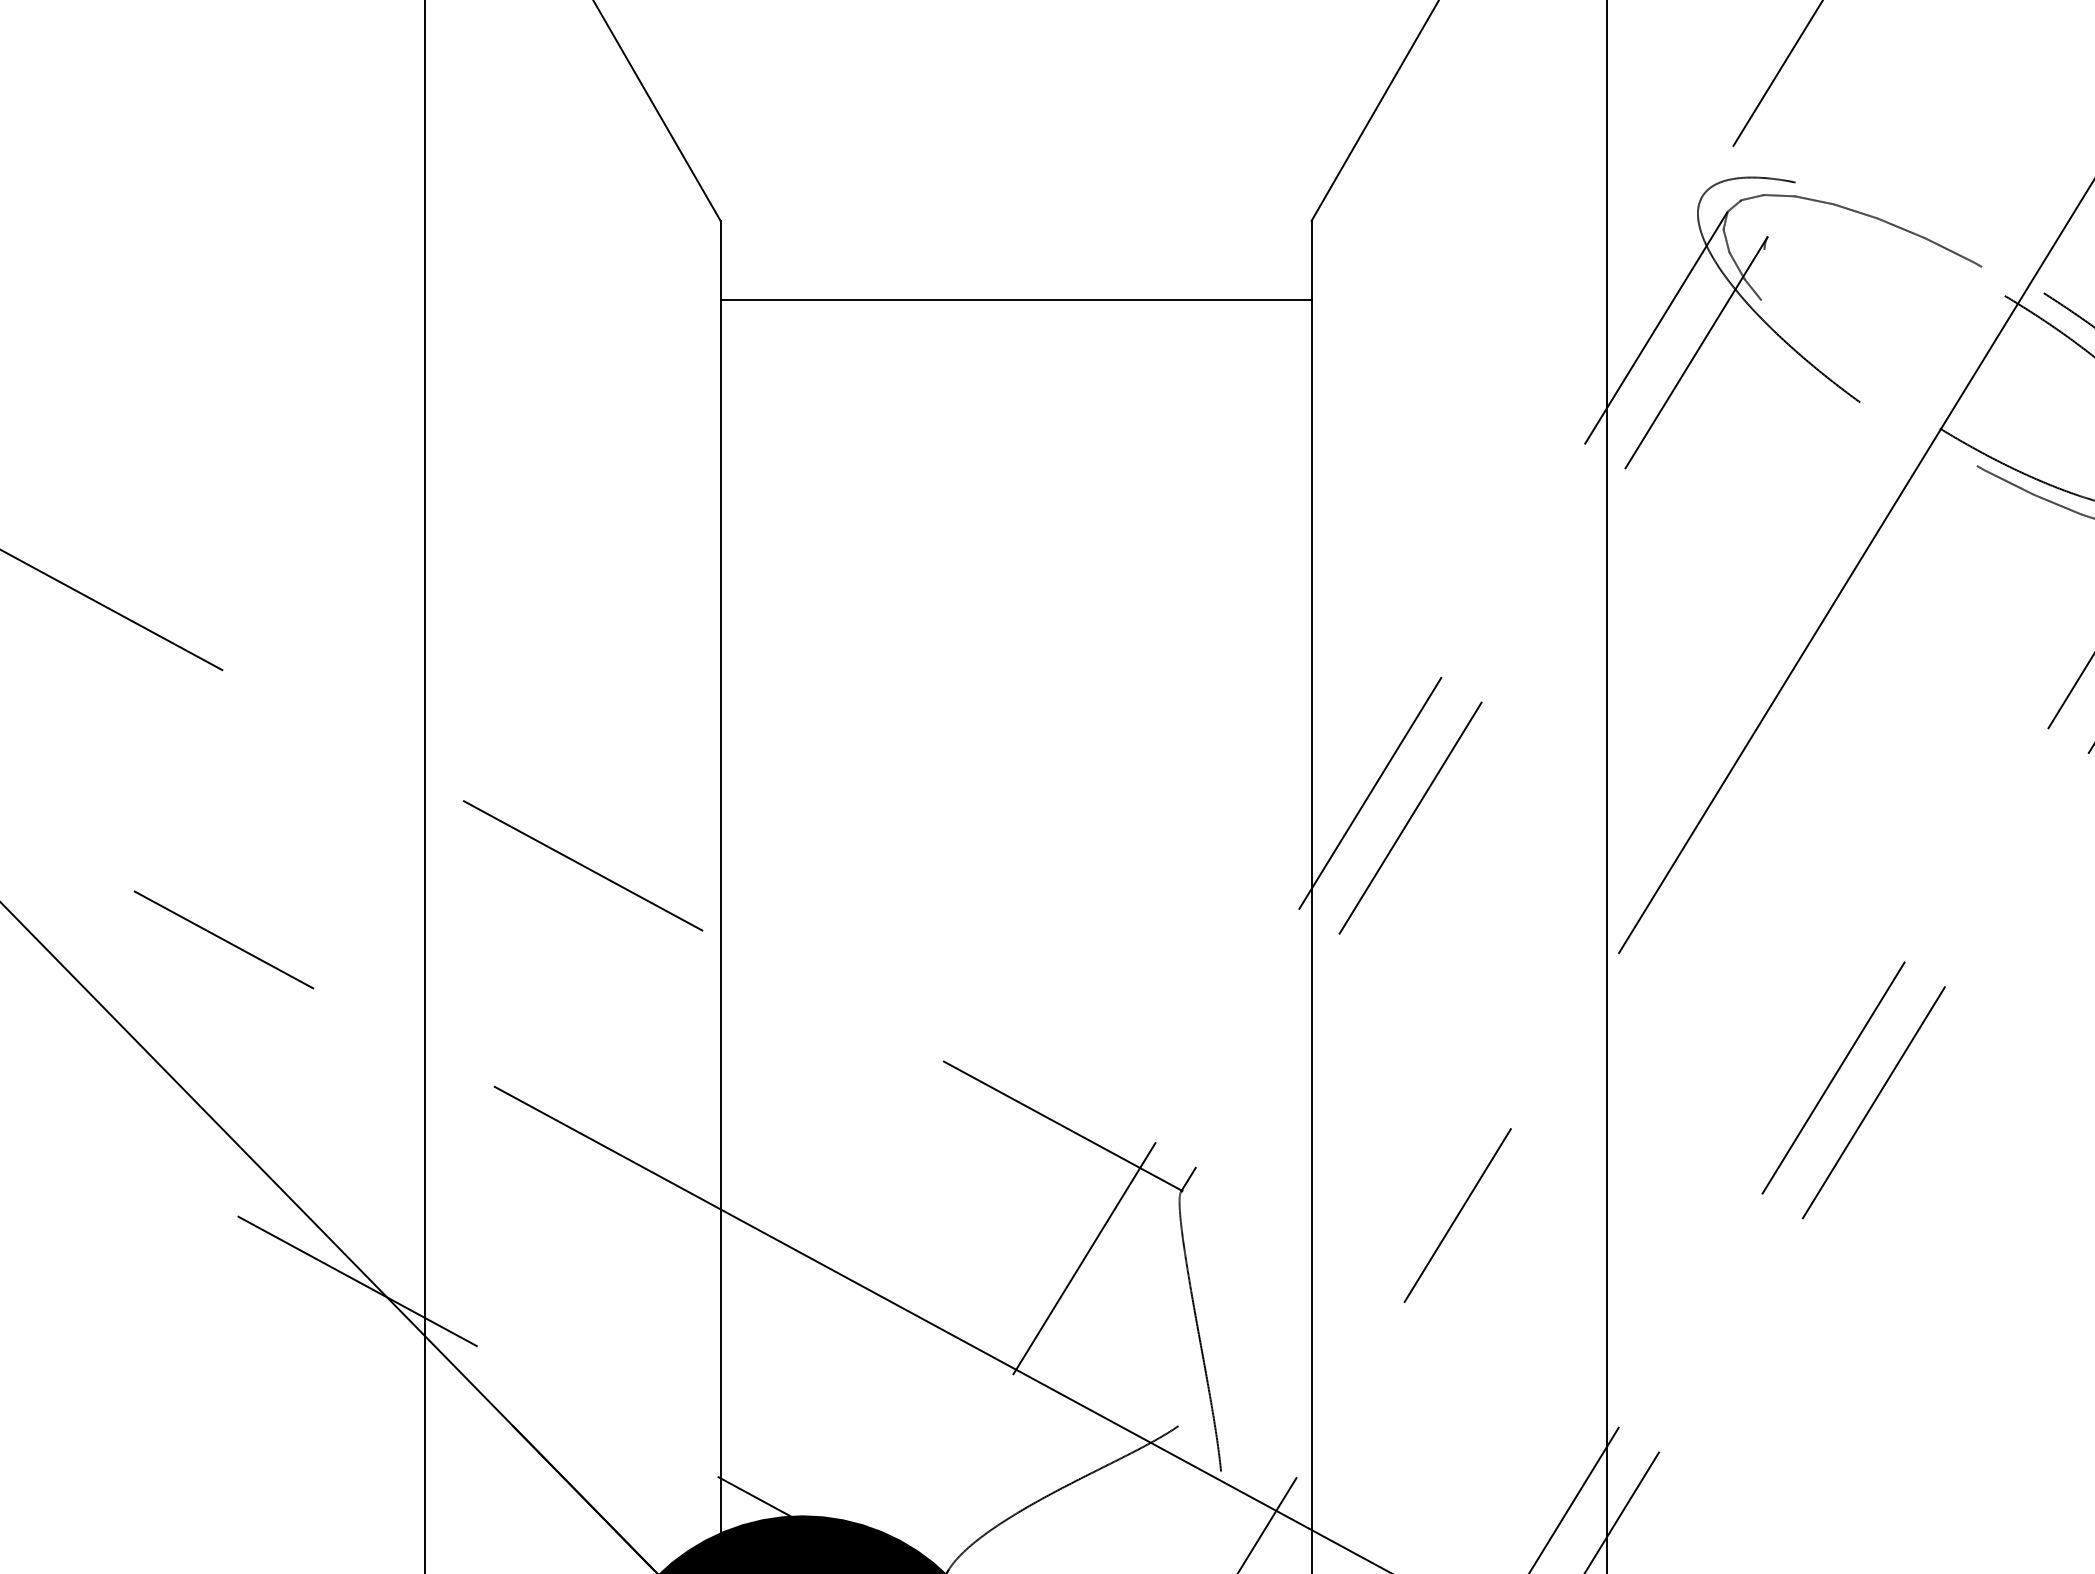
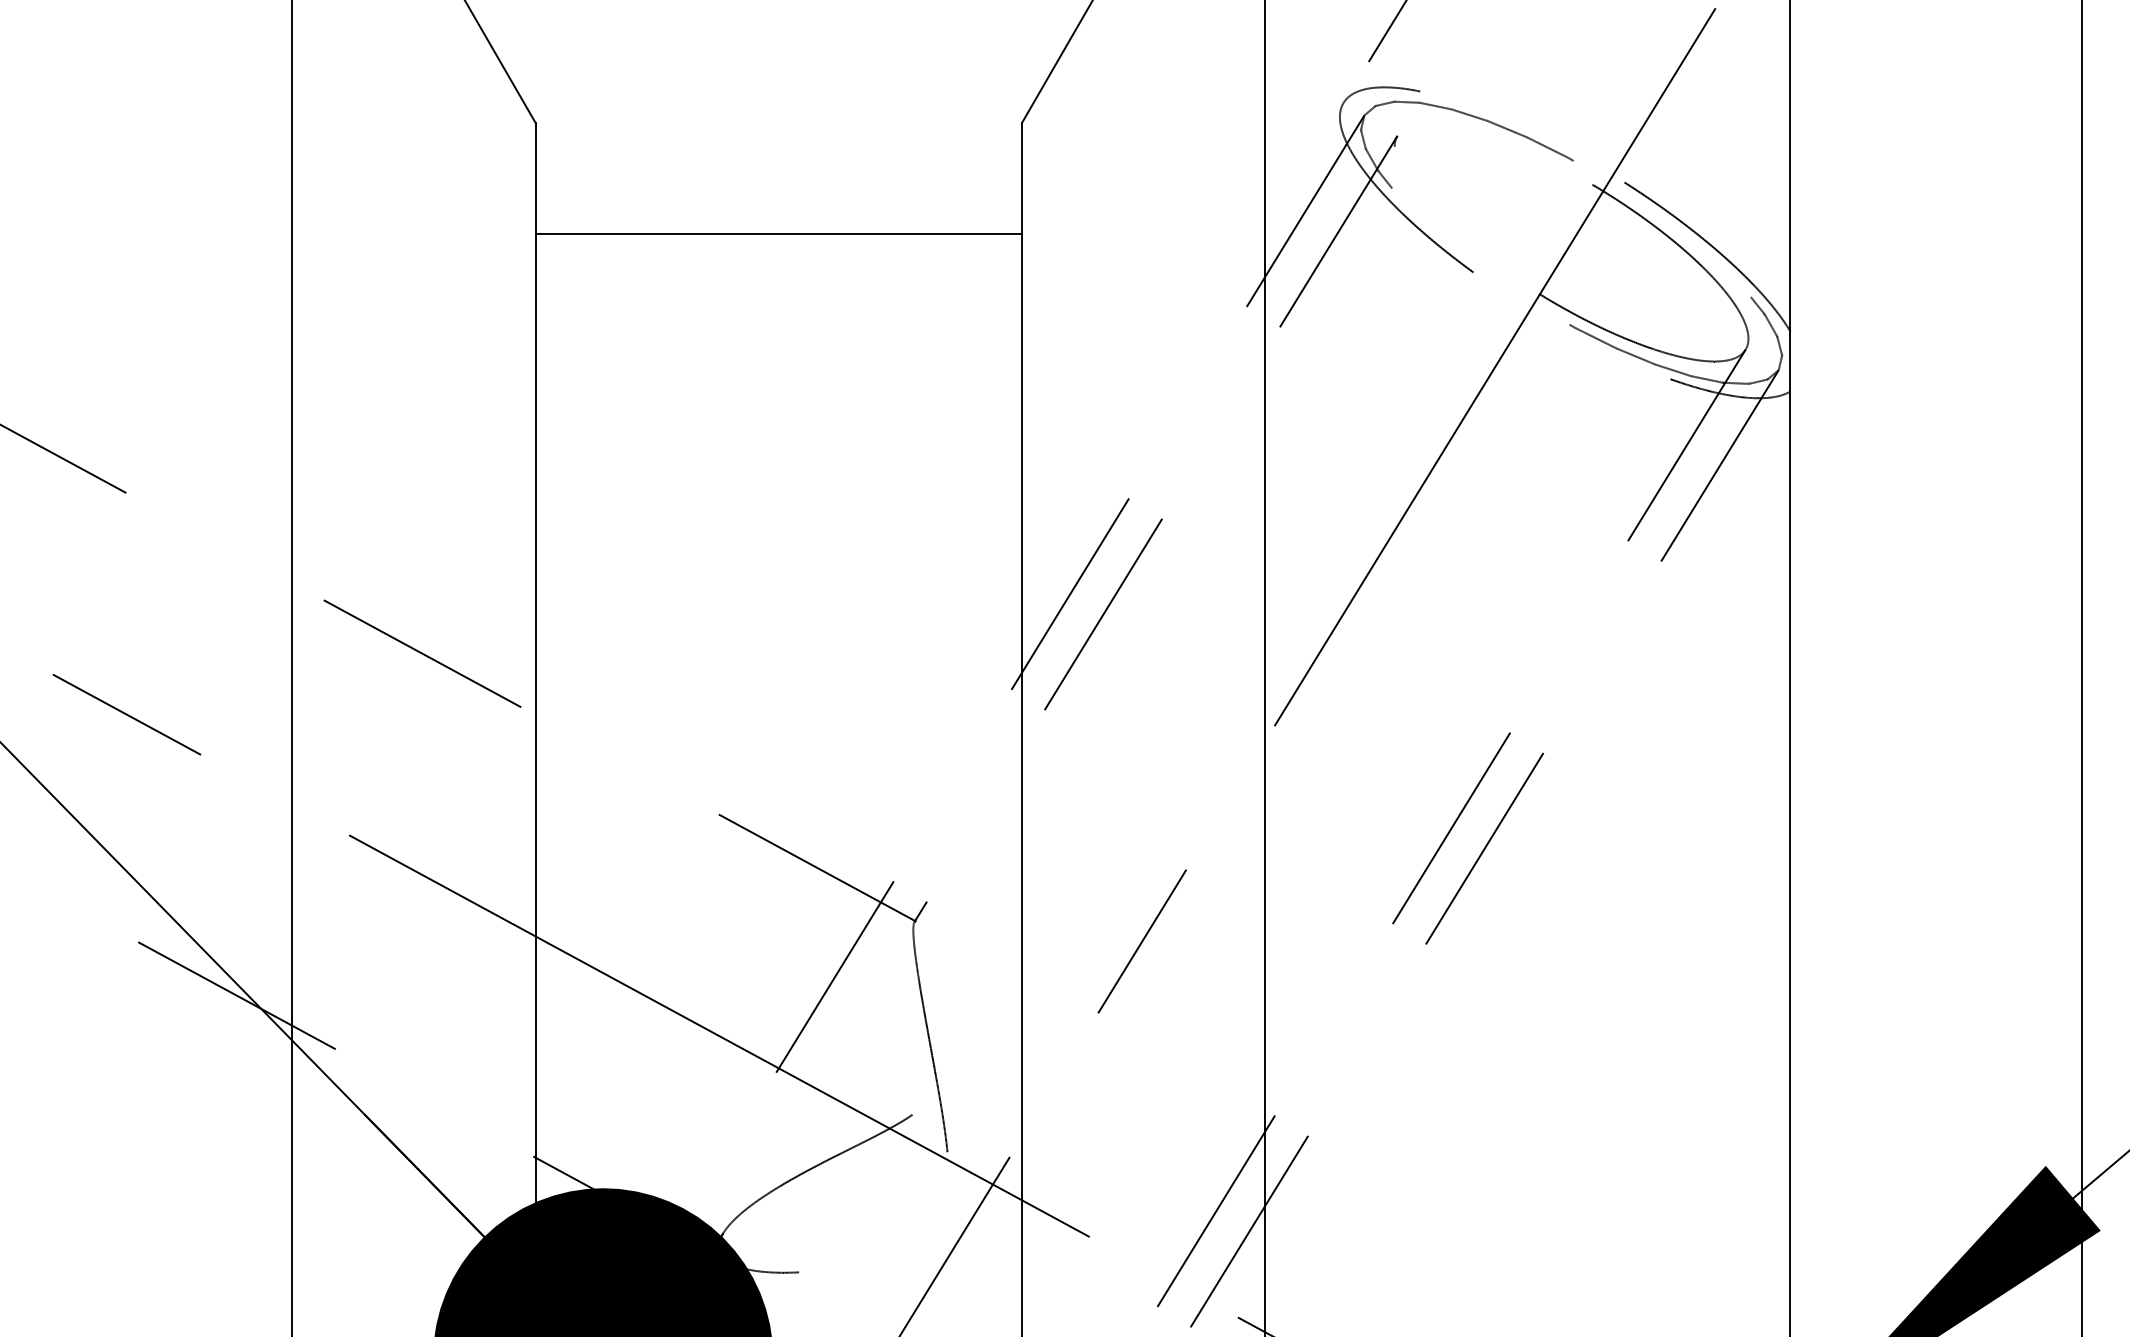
line: (1015, 300) -> (778, 234), moved

